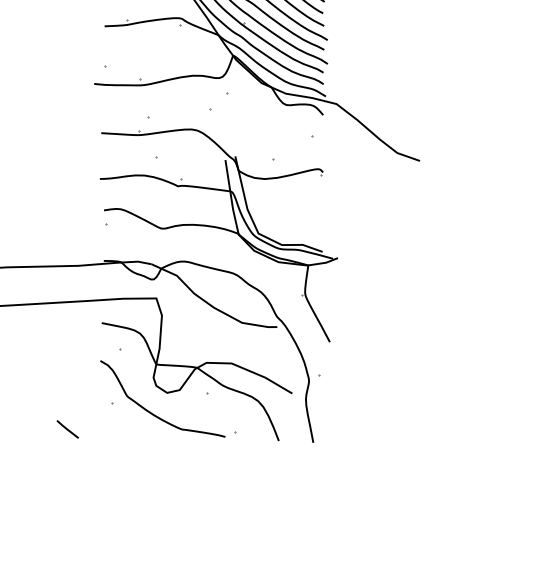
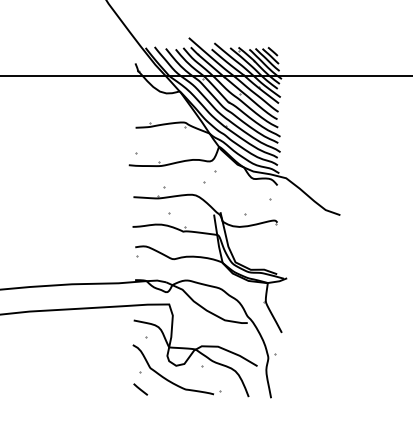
line: (67, 429) -> (140, 389), moved

